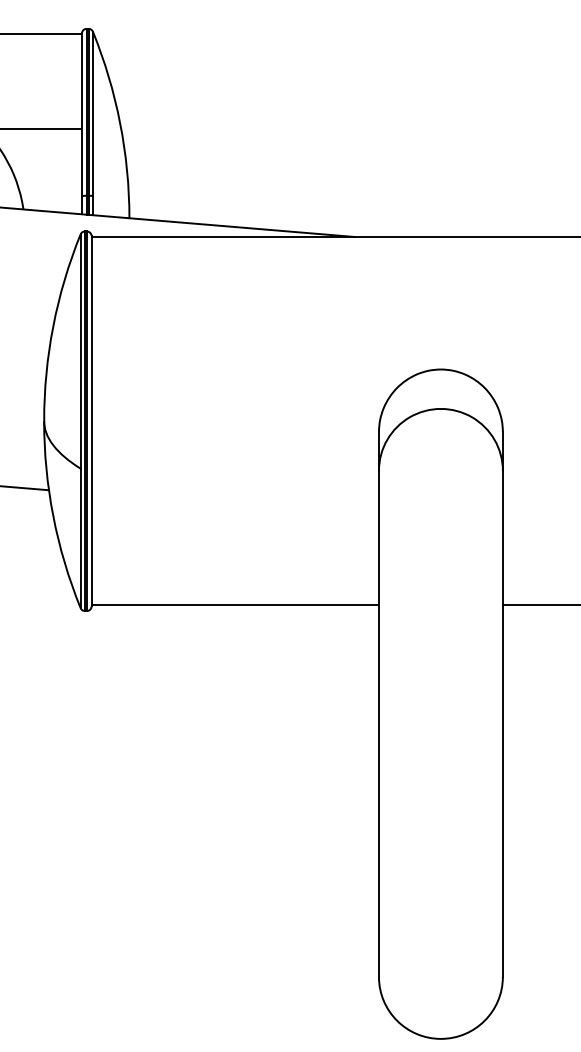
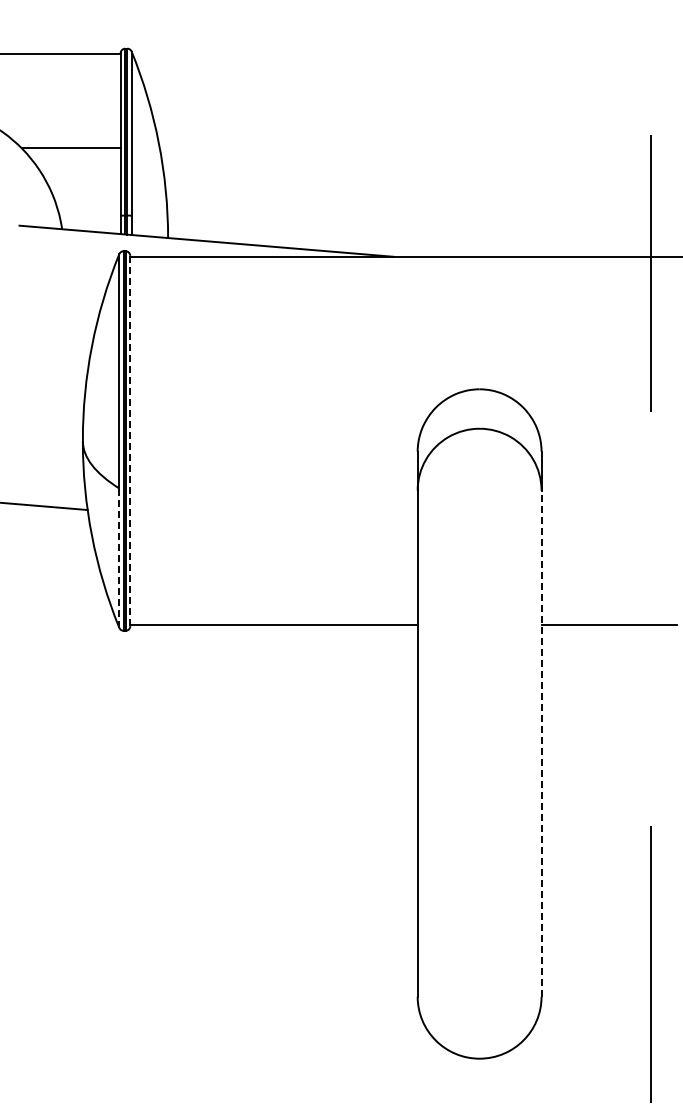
line: (91, 421) -> (130, 441), solid -> dashed
line: (80, 538) -> (119, 558), solid -> dashed
line: (502, 723) -> (541, 743), solid -> dashed

